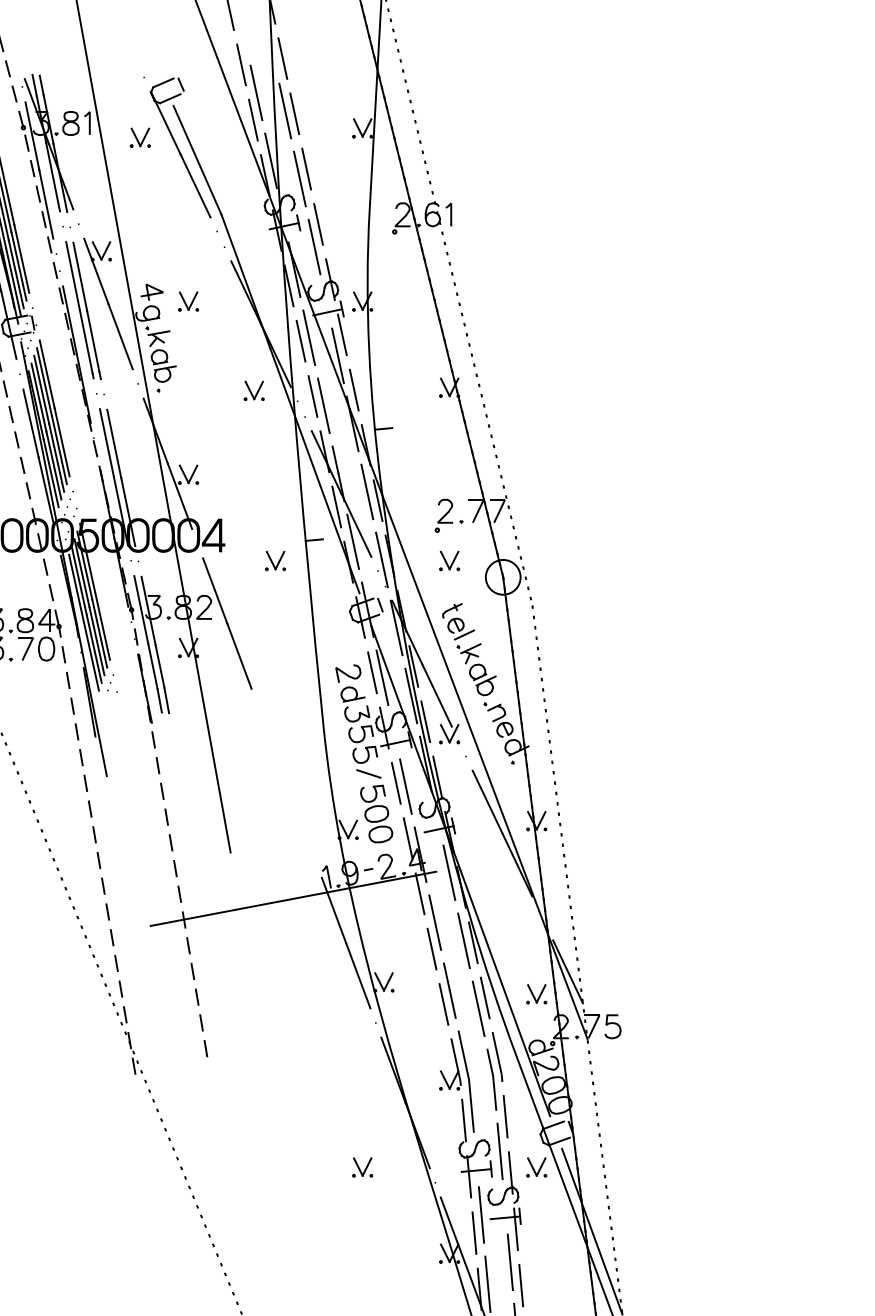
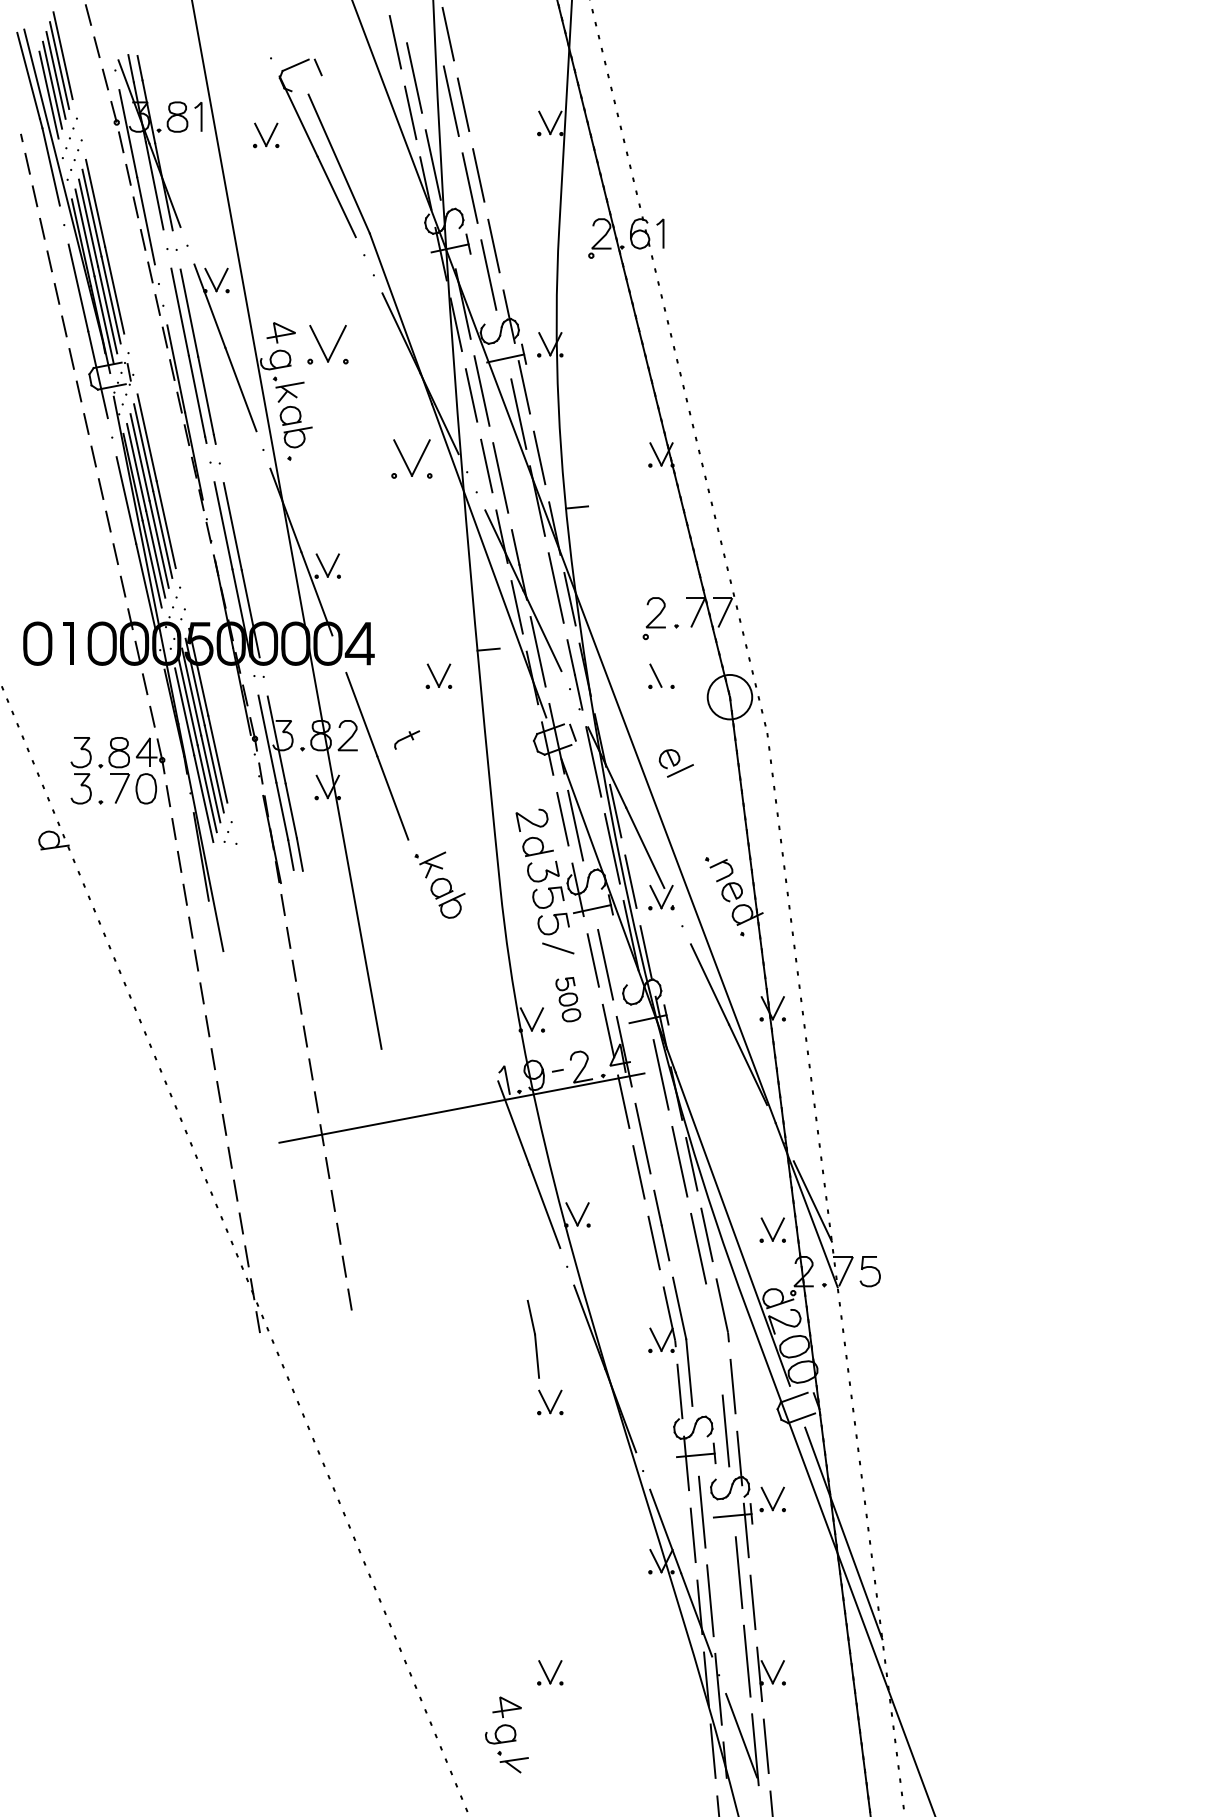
line: (170, 98) -> (304, 85), removed
part: (188, 301) -> (327, 344), size x1.6
part: (254, 390) -> (411, 458), size x1.6
line: (453, 560) -> (666, 675), removed
part: (452, 610) -> (407, 739), moved
part: (476, 669) -> (439, 884), moved
part: (376, 813) -> (568, 999), size x0.6
part: (491, 1079) -> (532, 1338), moved
part: (362, 1167) -> (550, 1402), moved
part: (536, 1167) -> (772, 1499), moved

